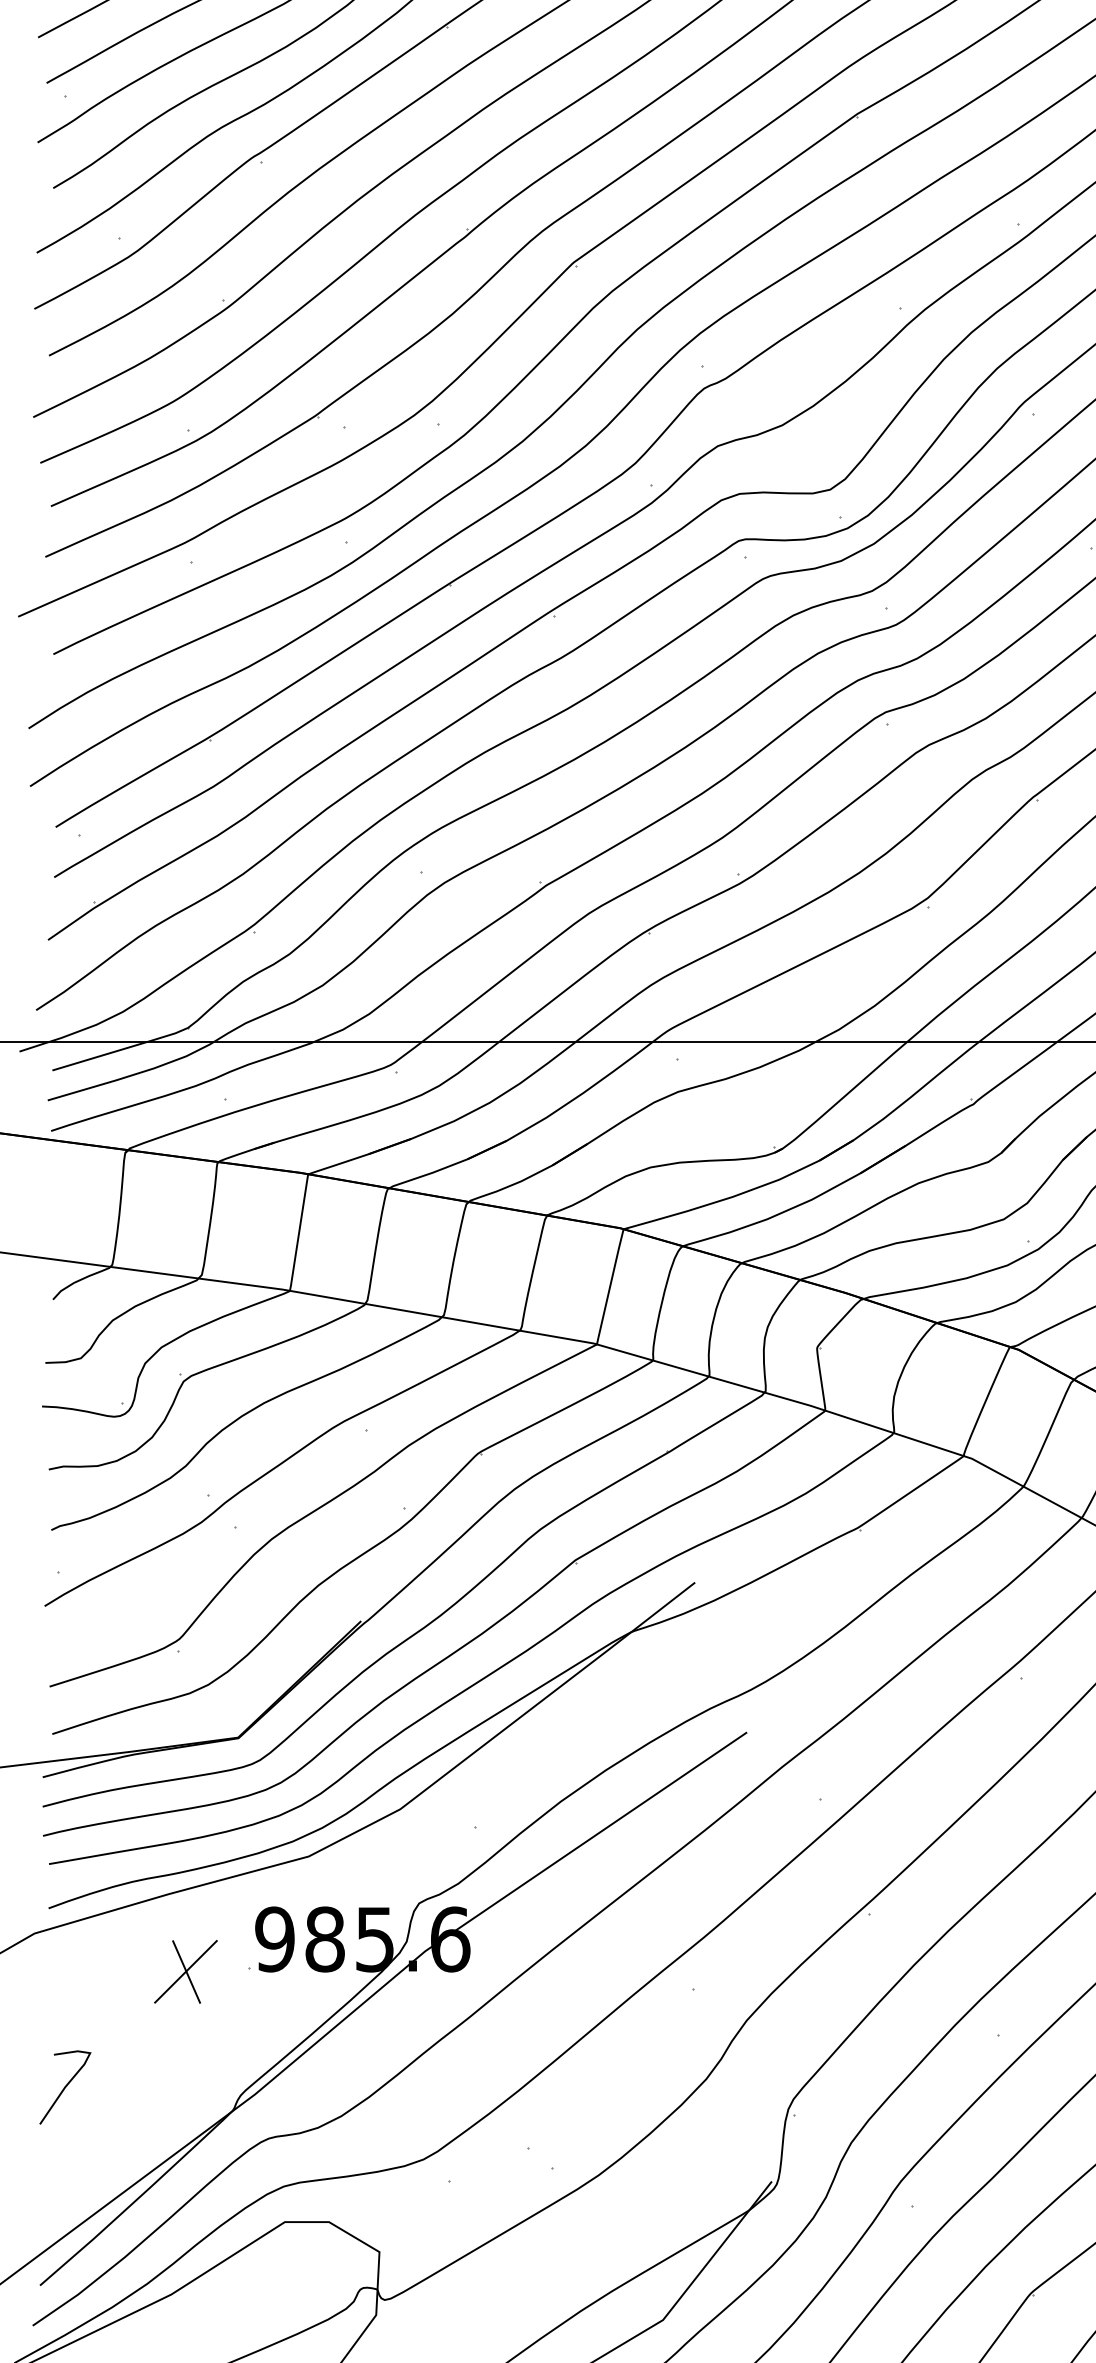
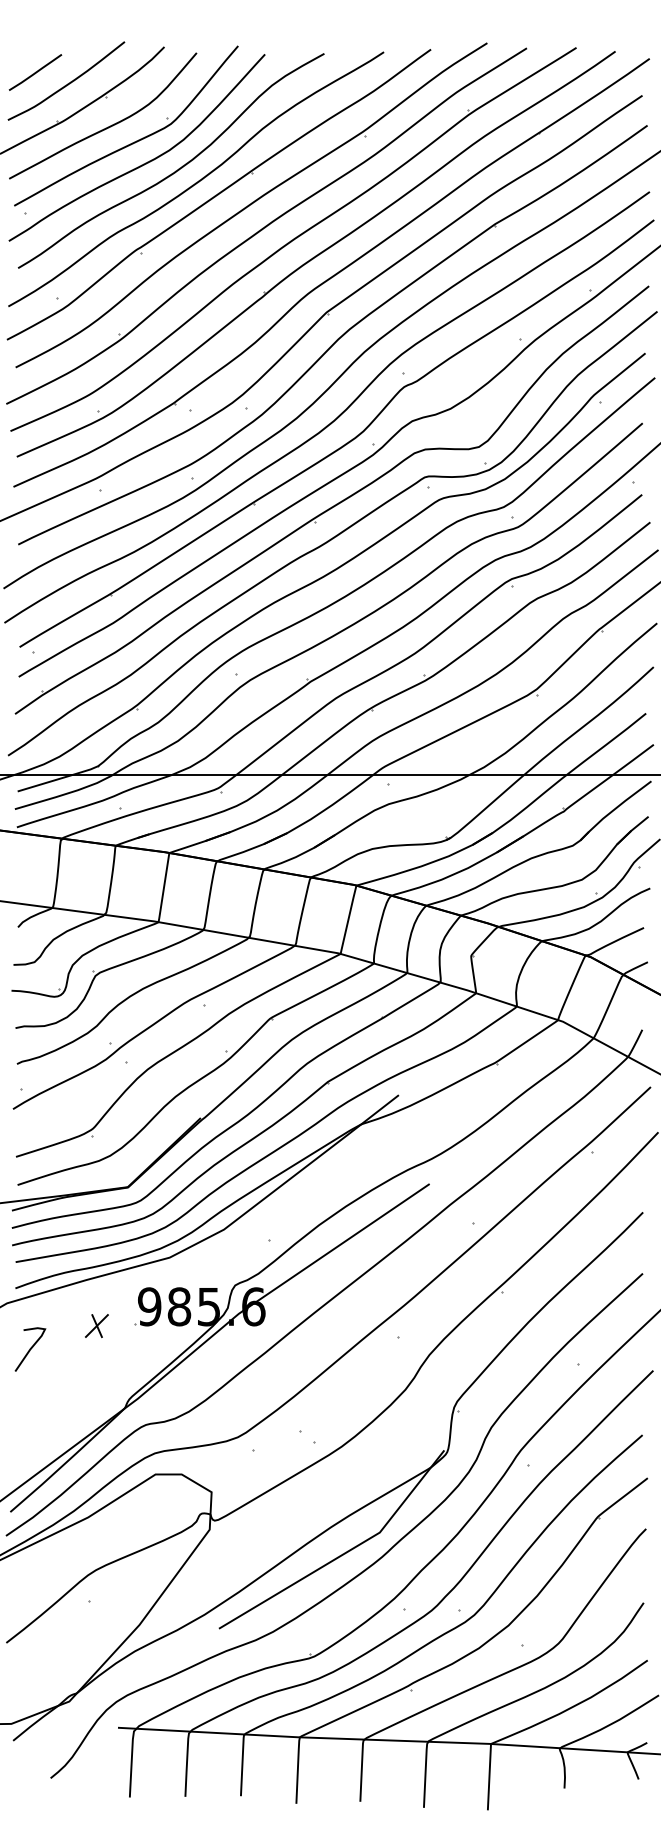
part: (185, 1970) -> (96, 1325), size x0.6
curve: (65, 2087) -> (30, 1349), moved

